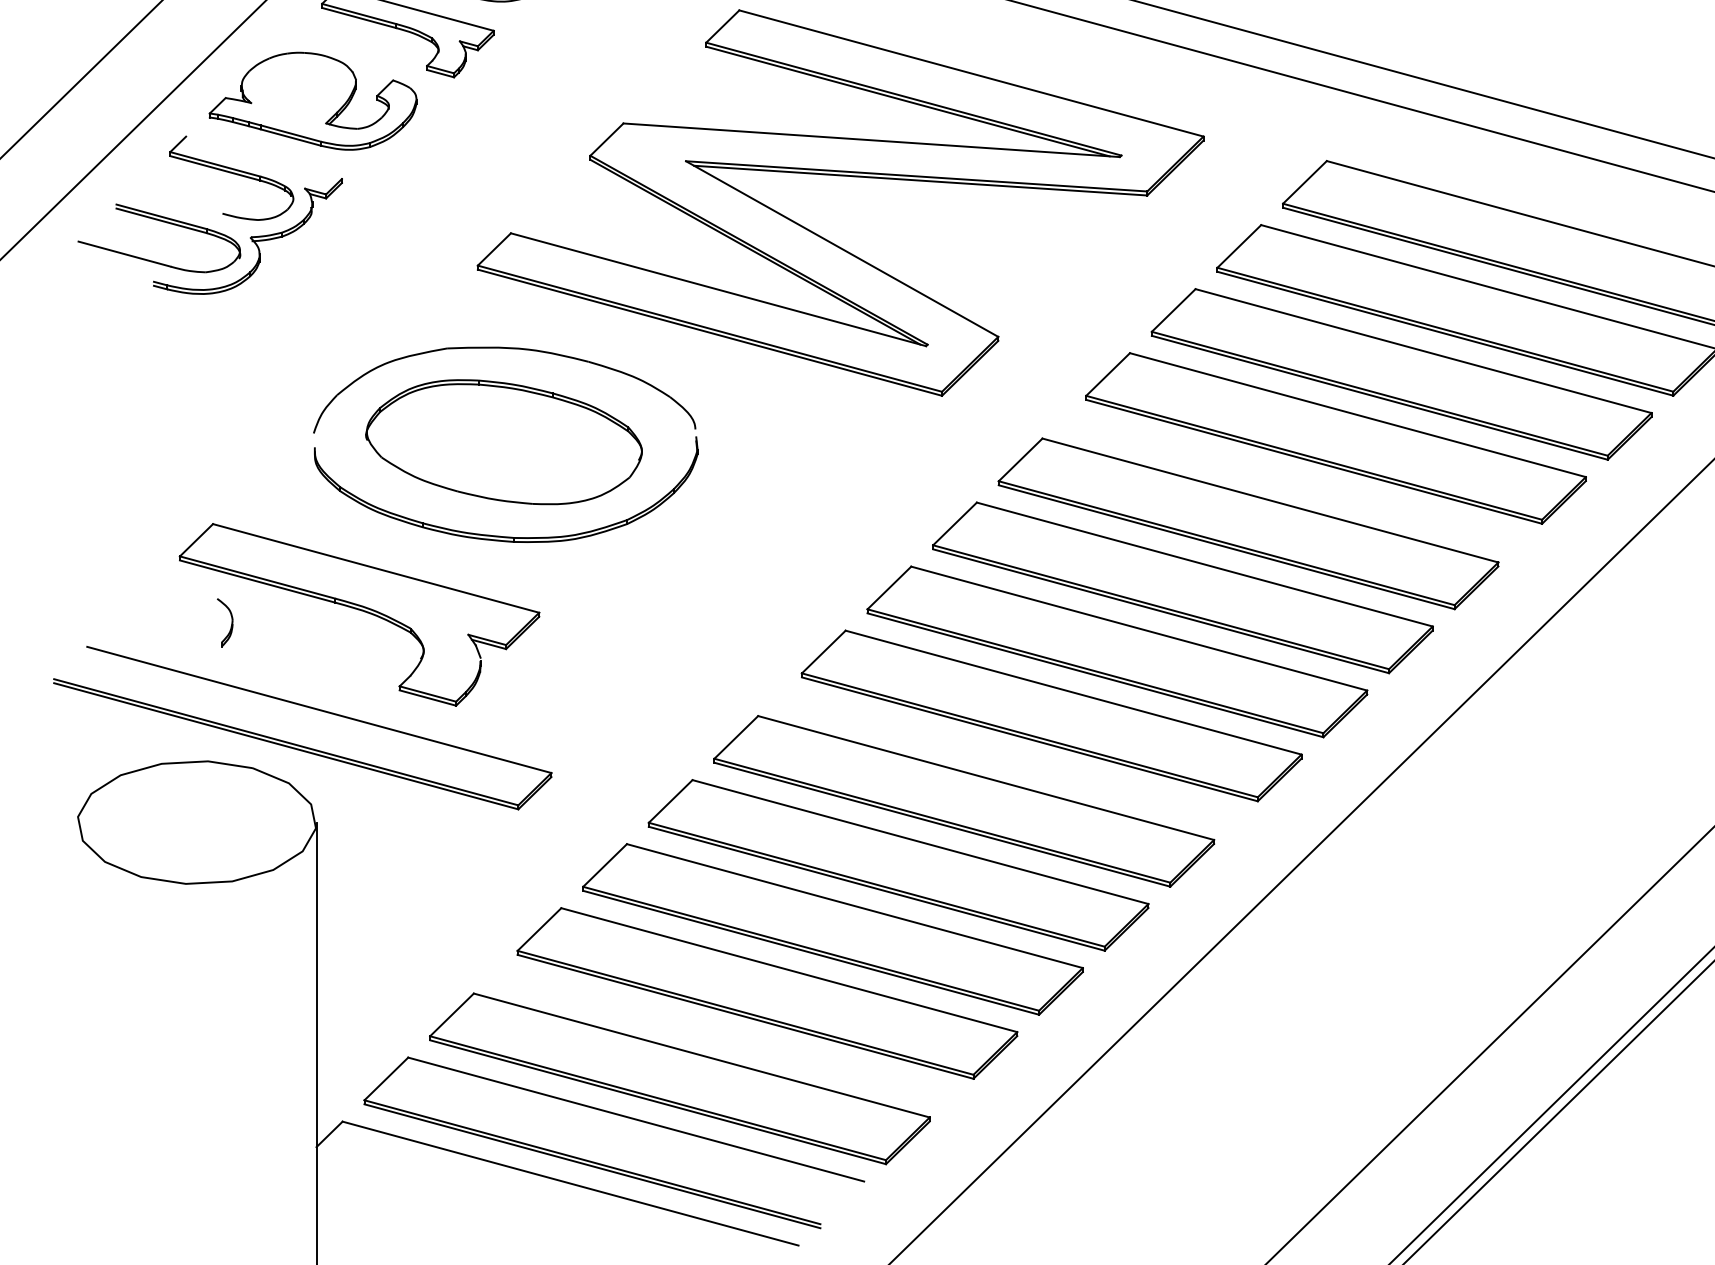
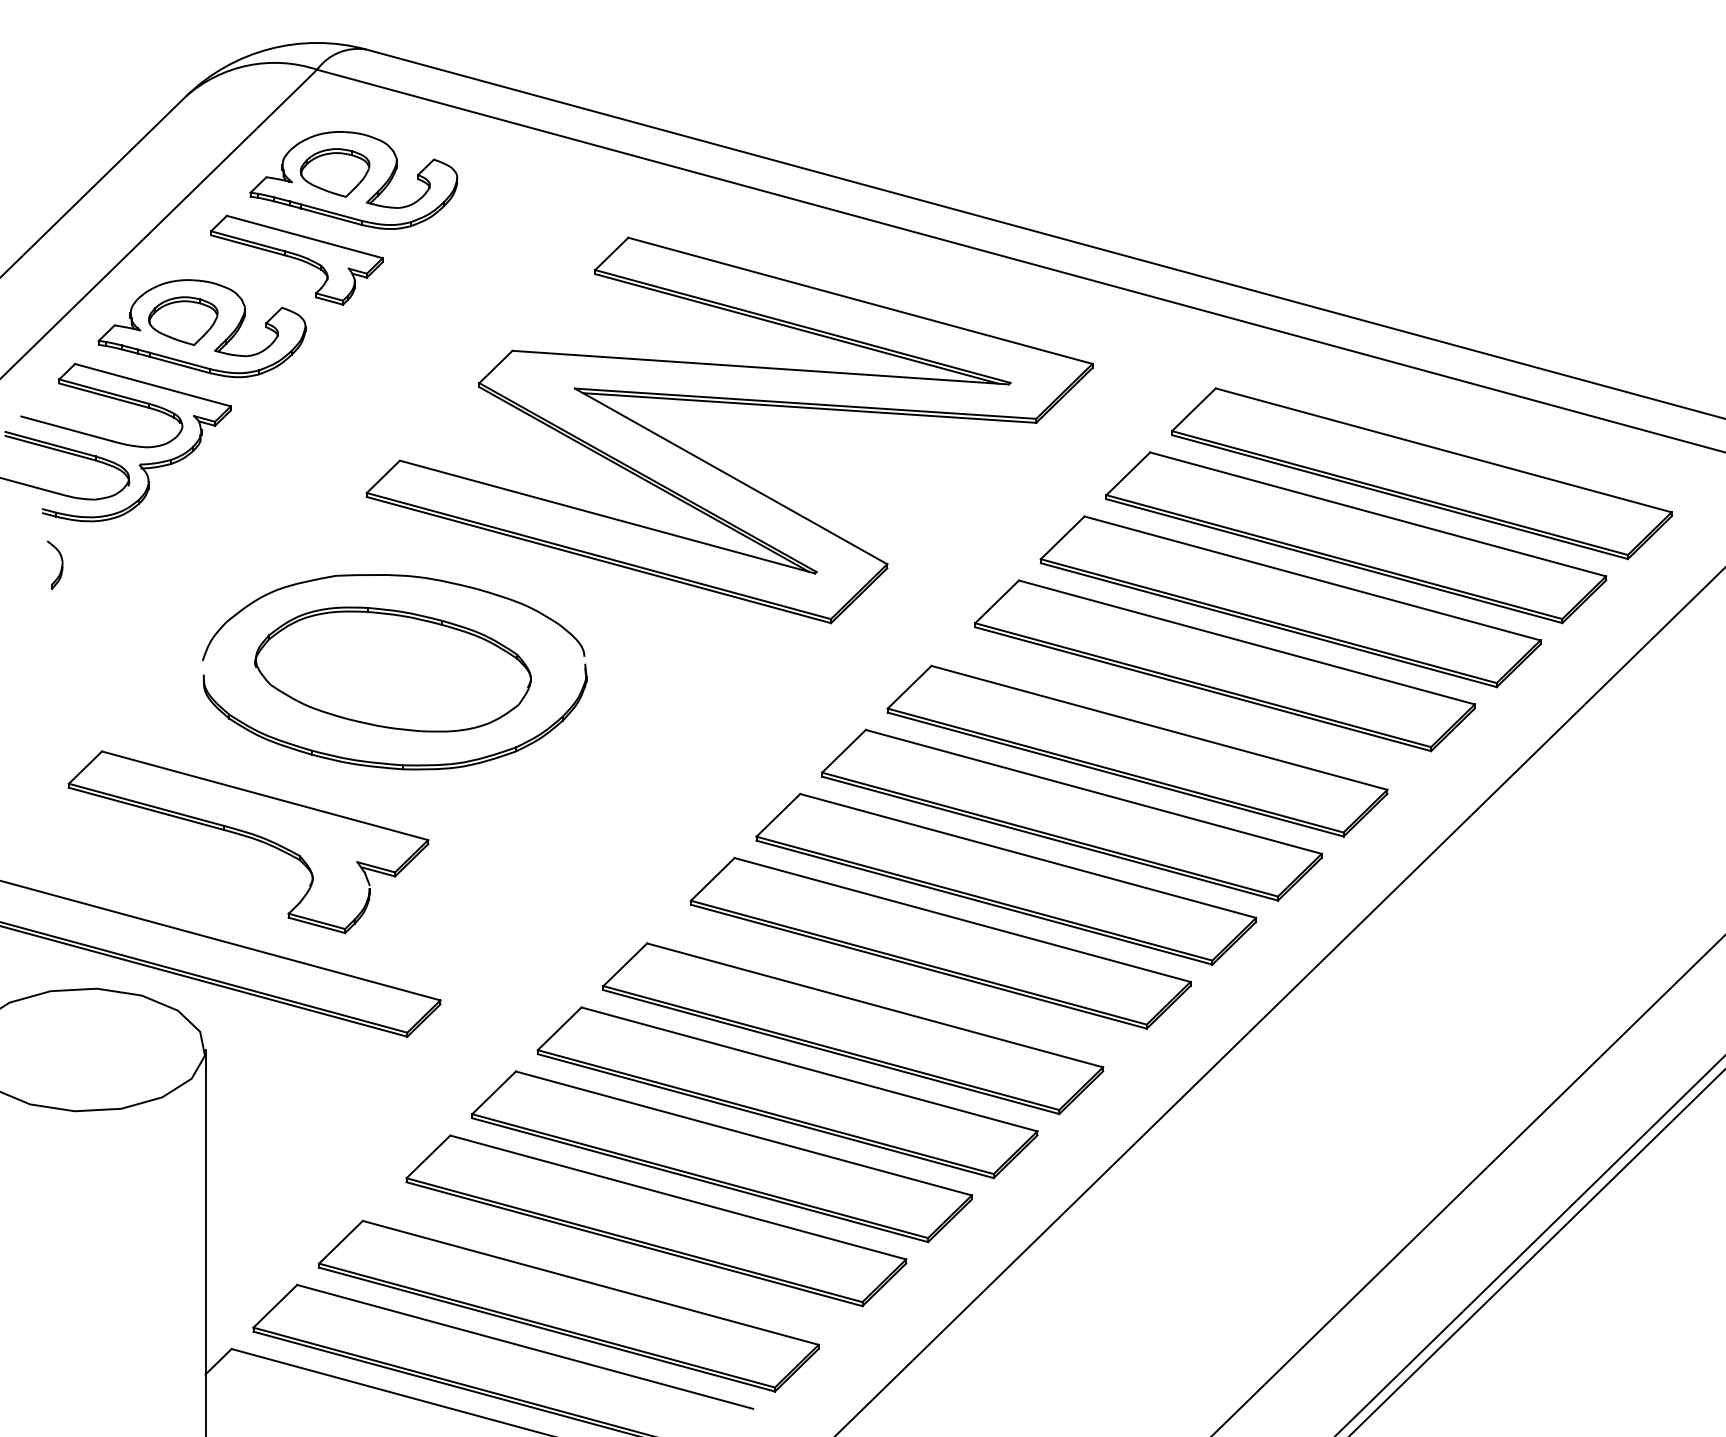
part: (294, 94) -> (183, 321), added
line: (263, 158) -> (152, 385), added
line: (177, 201) -> (66, 428), added
part: (225, 622) -> (55, 564), moved

